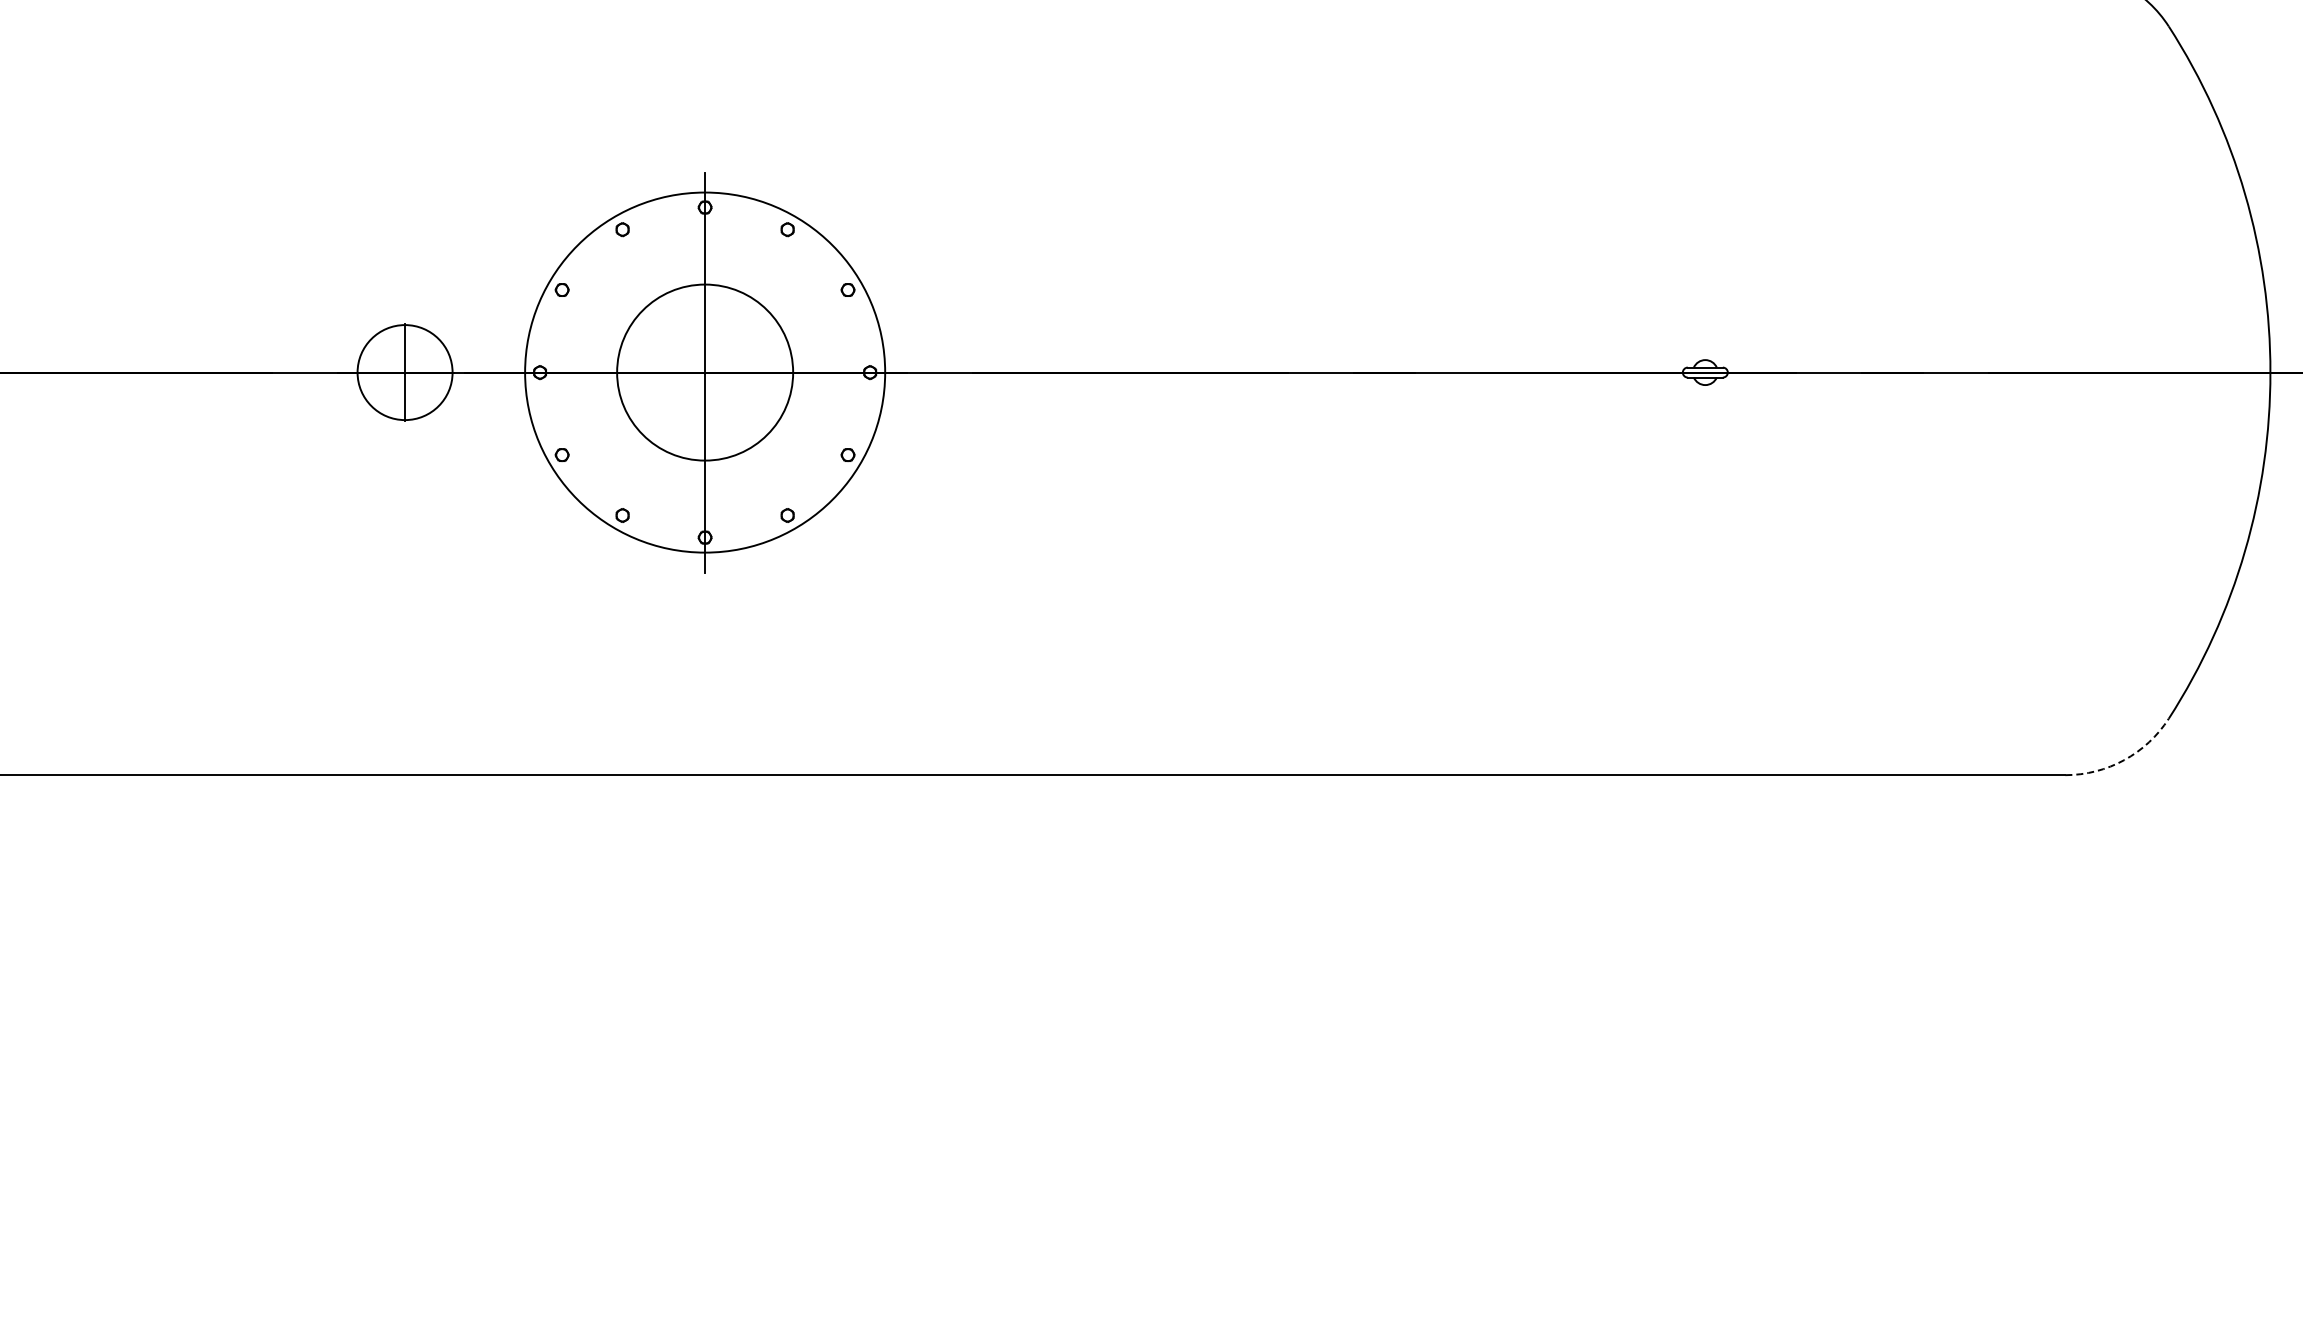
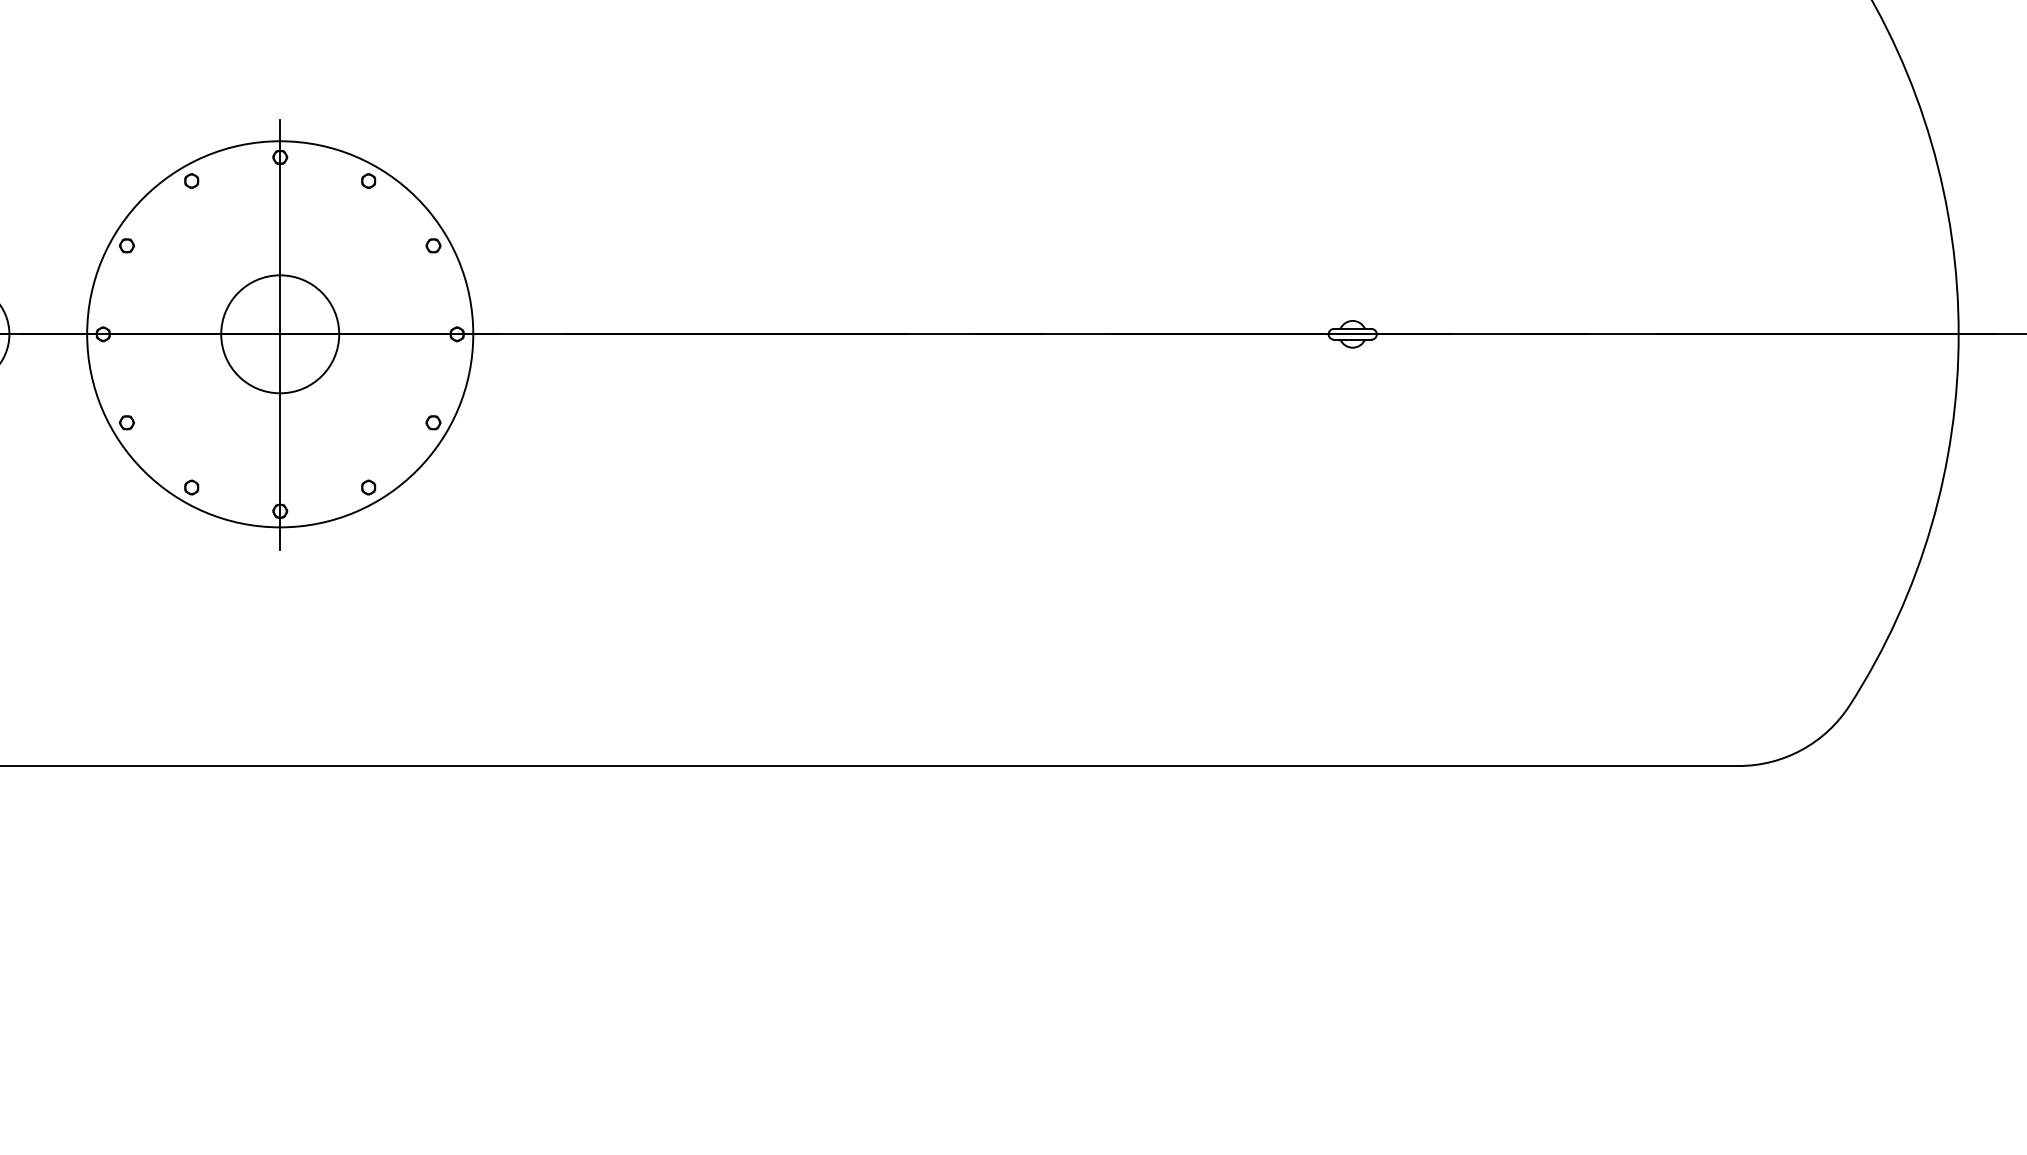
circle: (705, 372) -> (280, 334), size x0.62
arc: (2124, 760) -> (1802, 750), dashed -> solid

